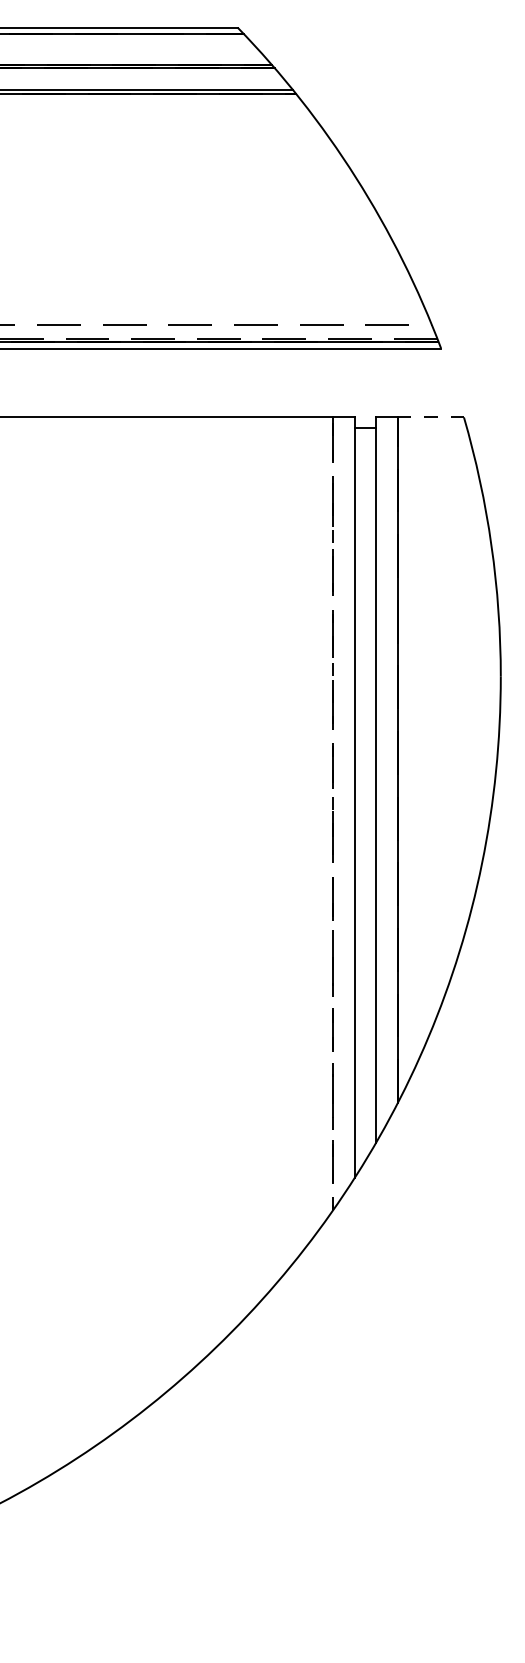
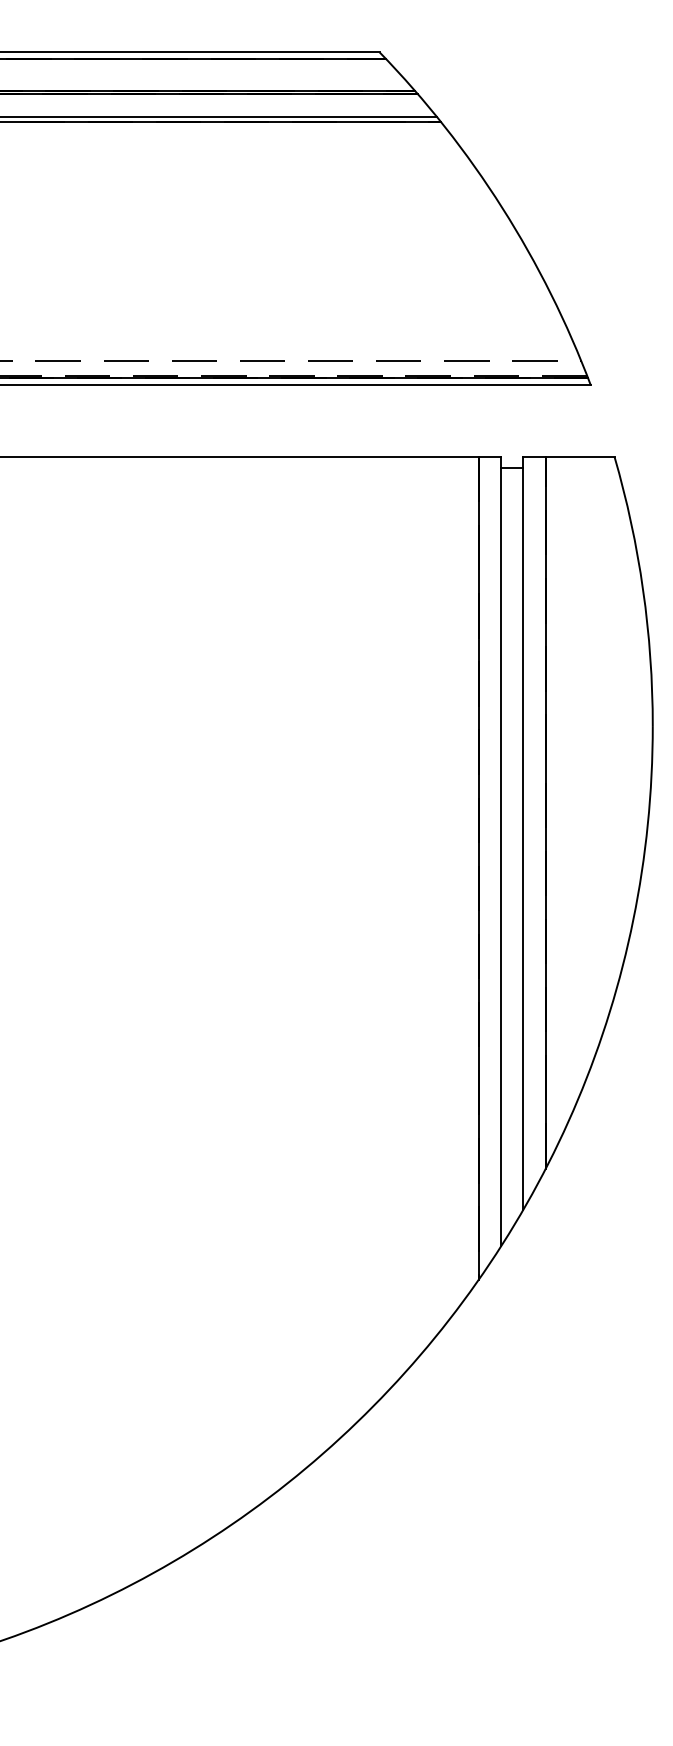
line: (431, 416) -> (580, 456), dashed -> solid
line: (332, 813) -> (478, 867), dashed -> solid

